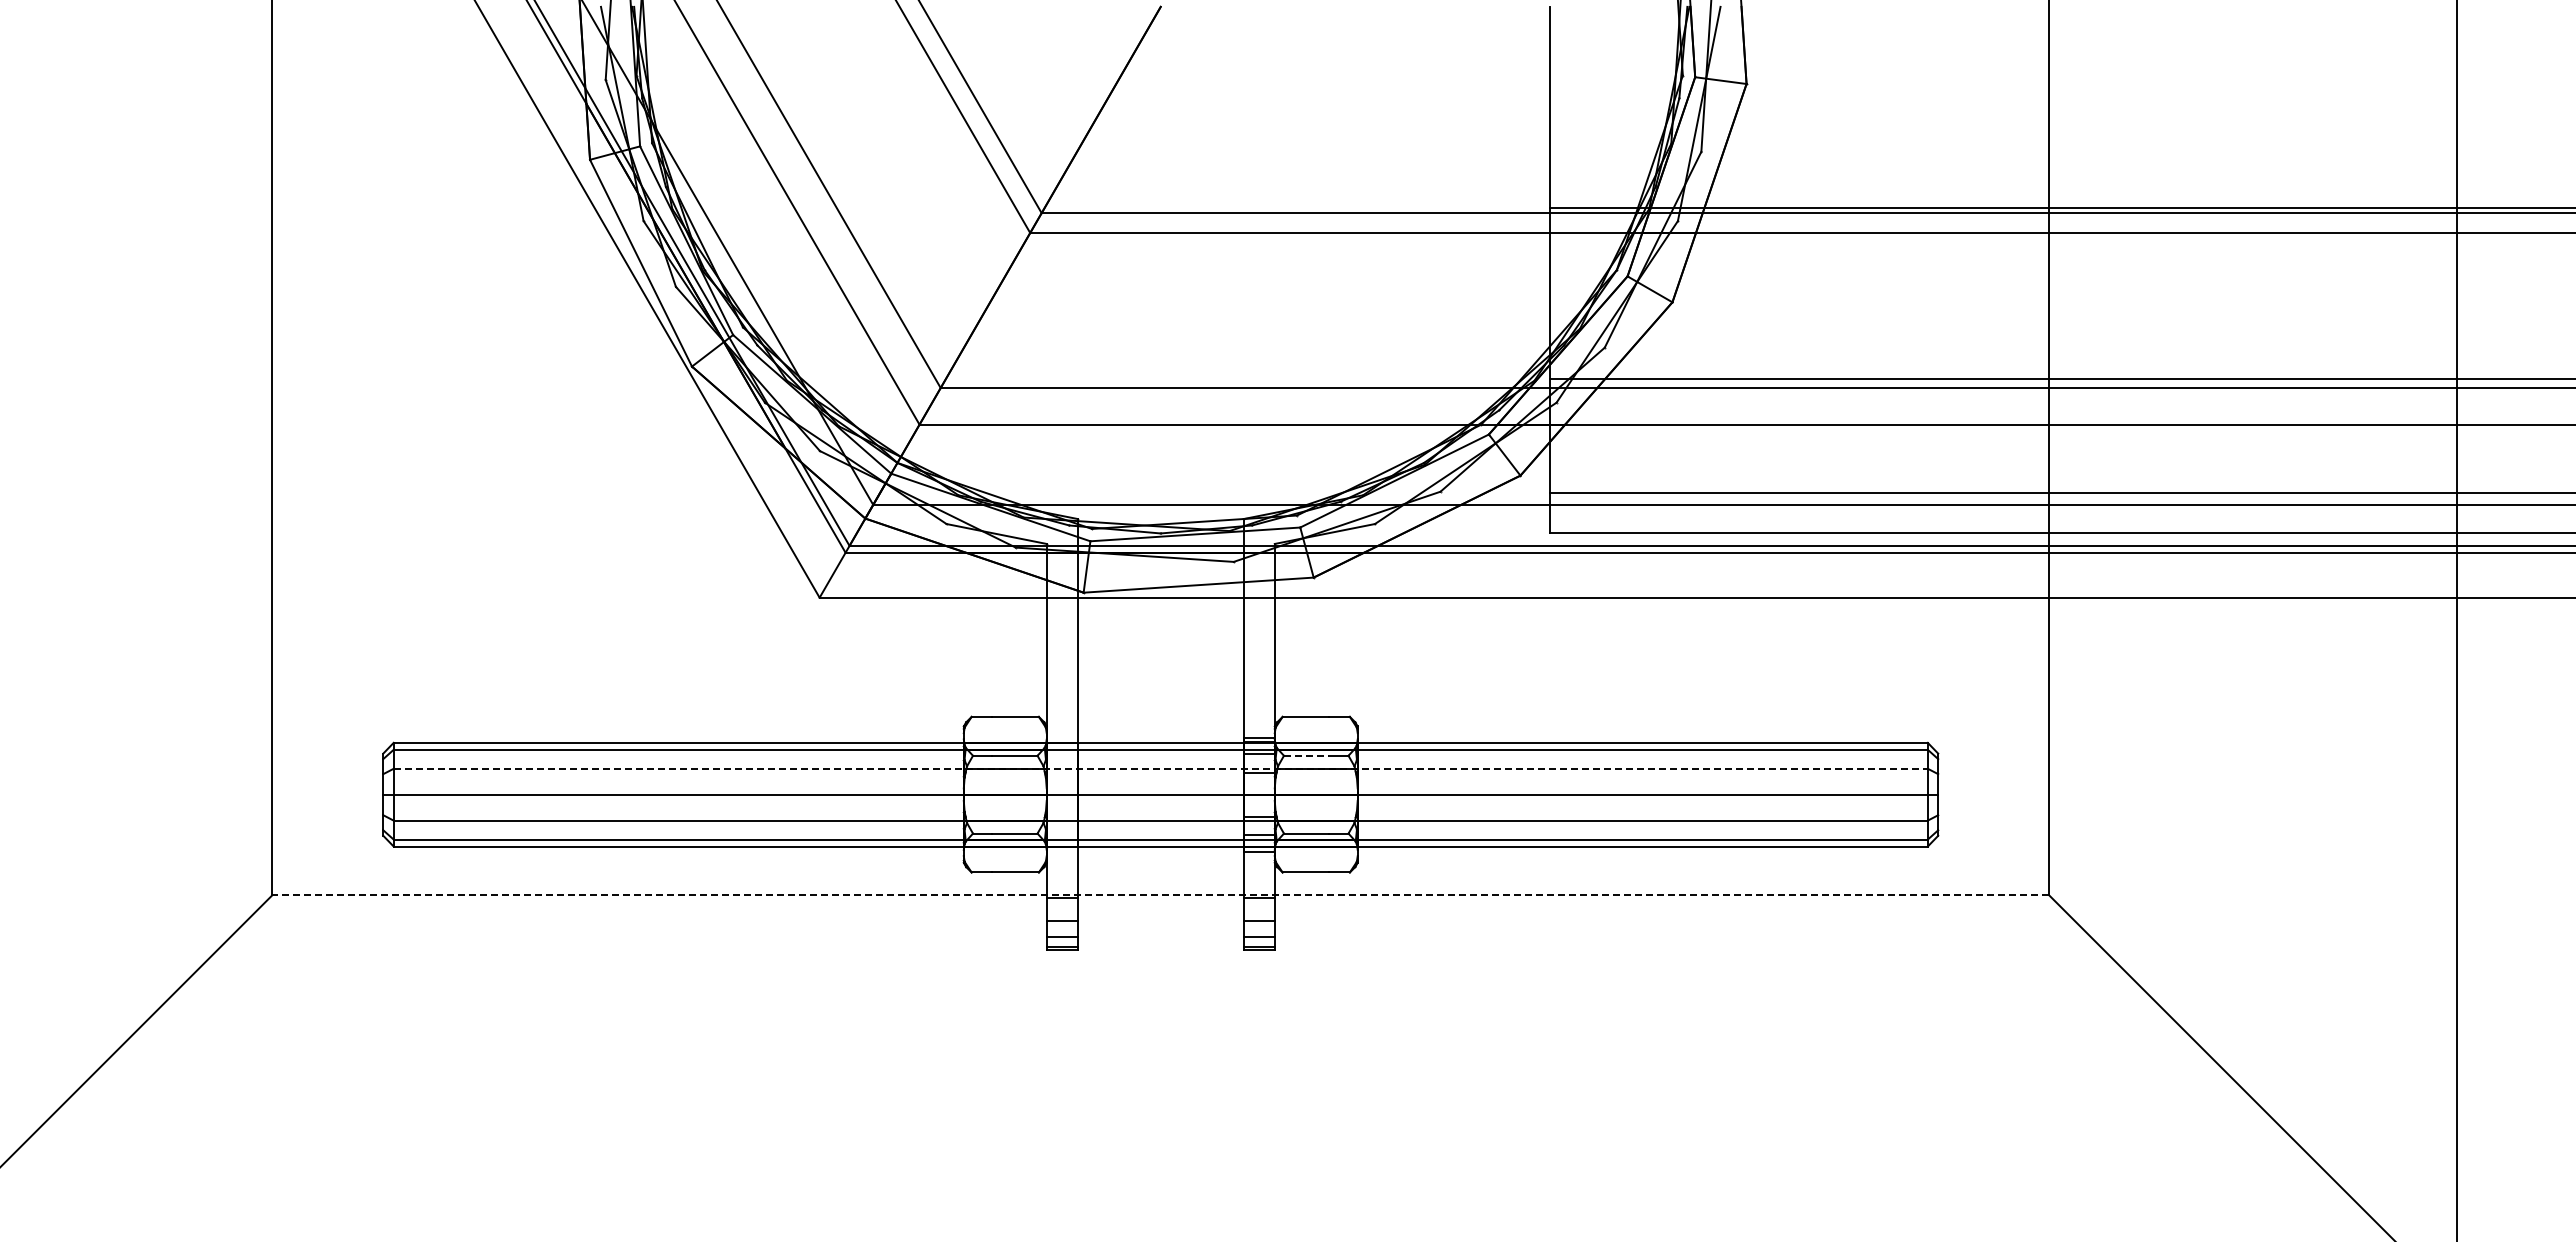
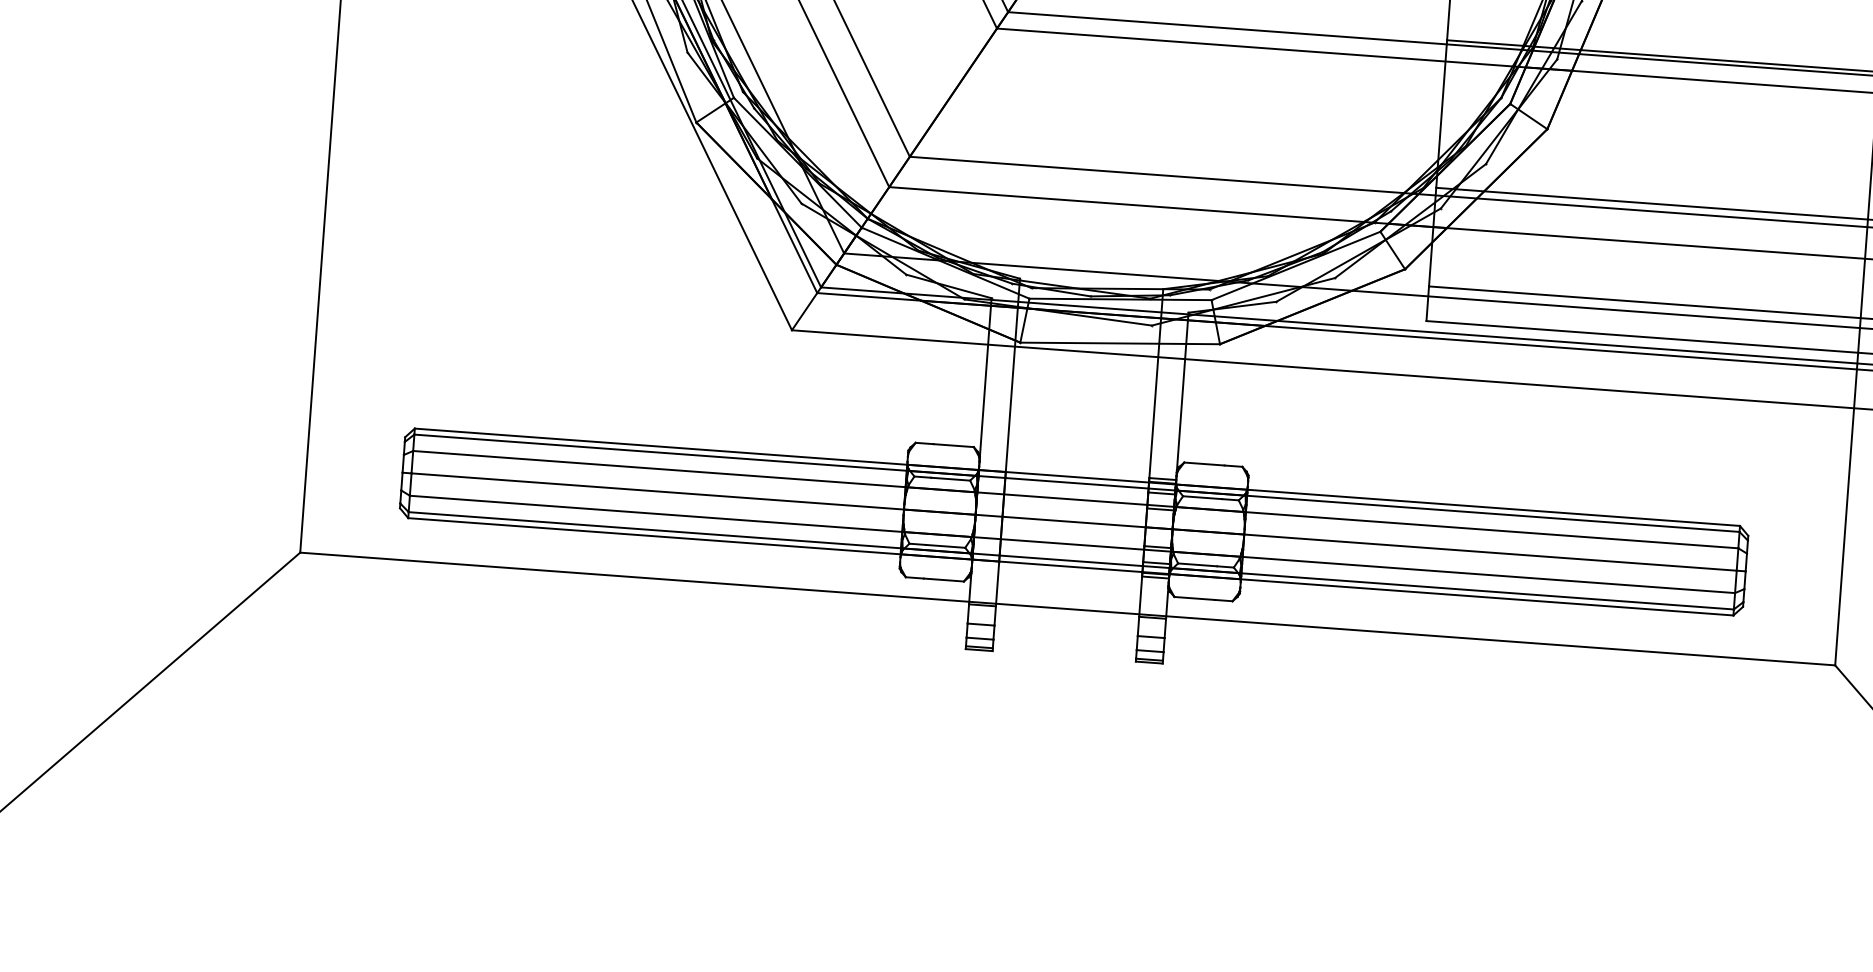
line: (1306, 755) -> (1202, 497), dashed -> solid
line: (1161, 768) -> (1076, 499), dashed -> solid
line: (1160, 895) -> (1067, 609), dashed -> solid

